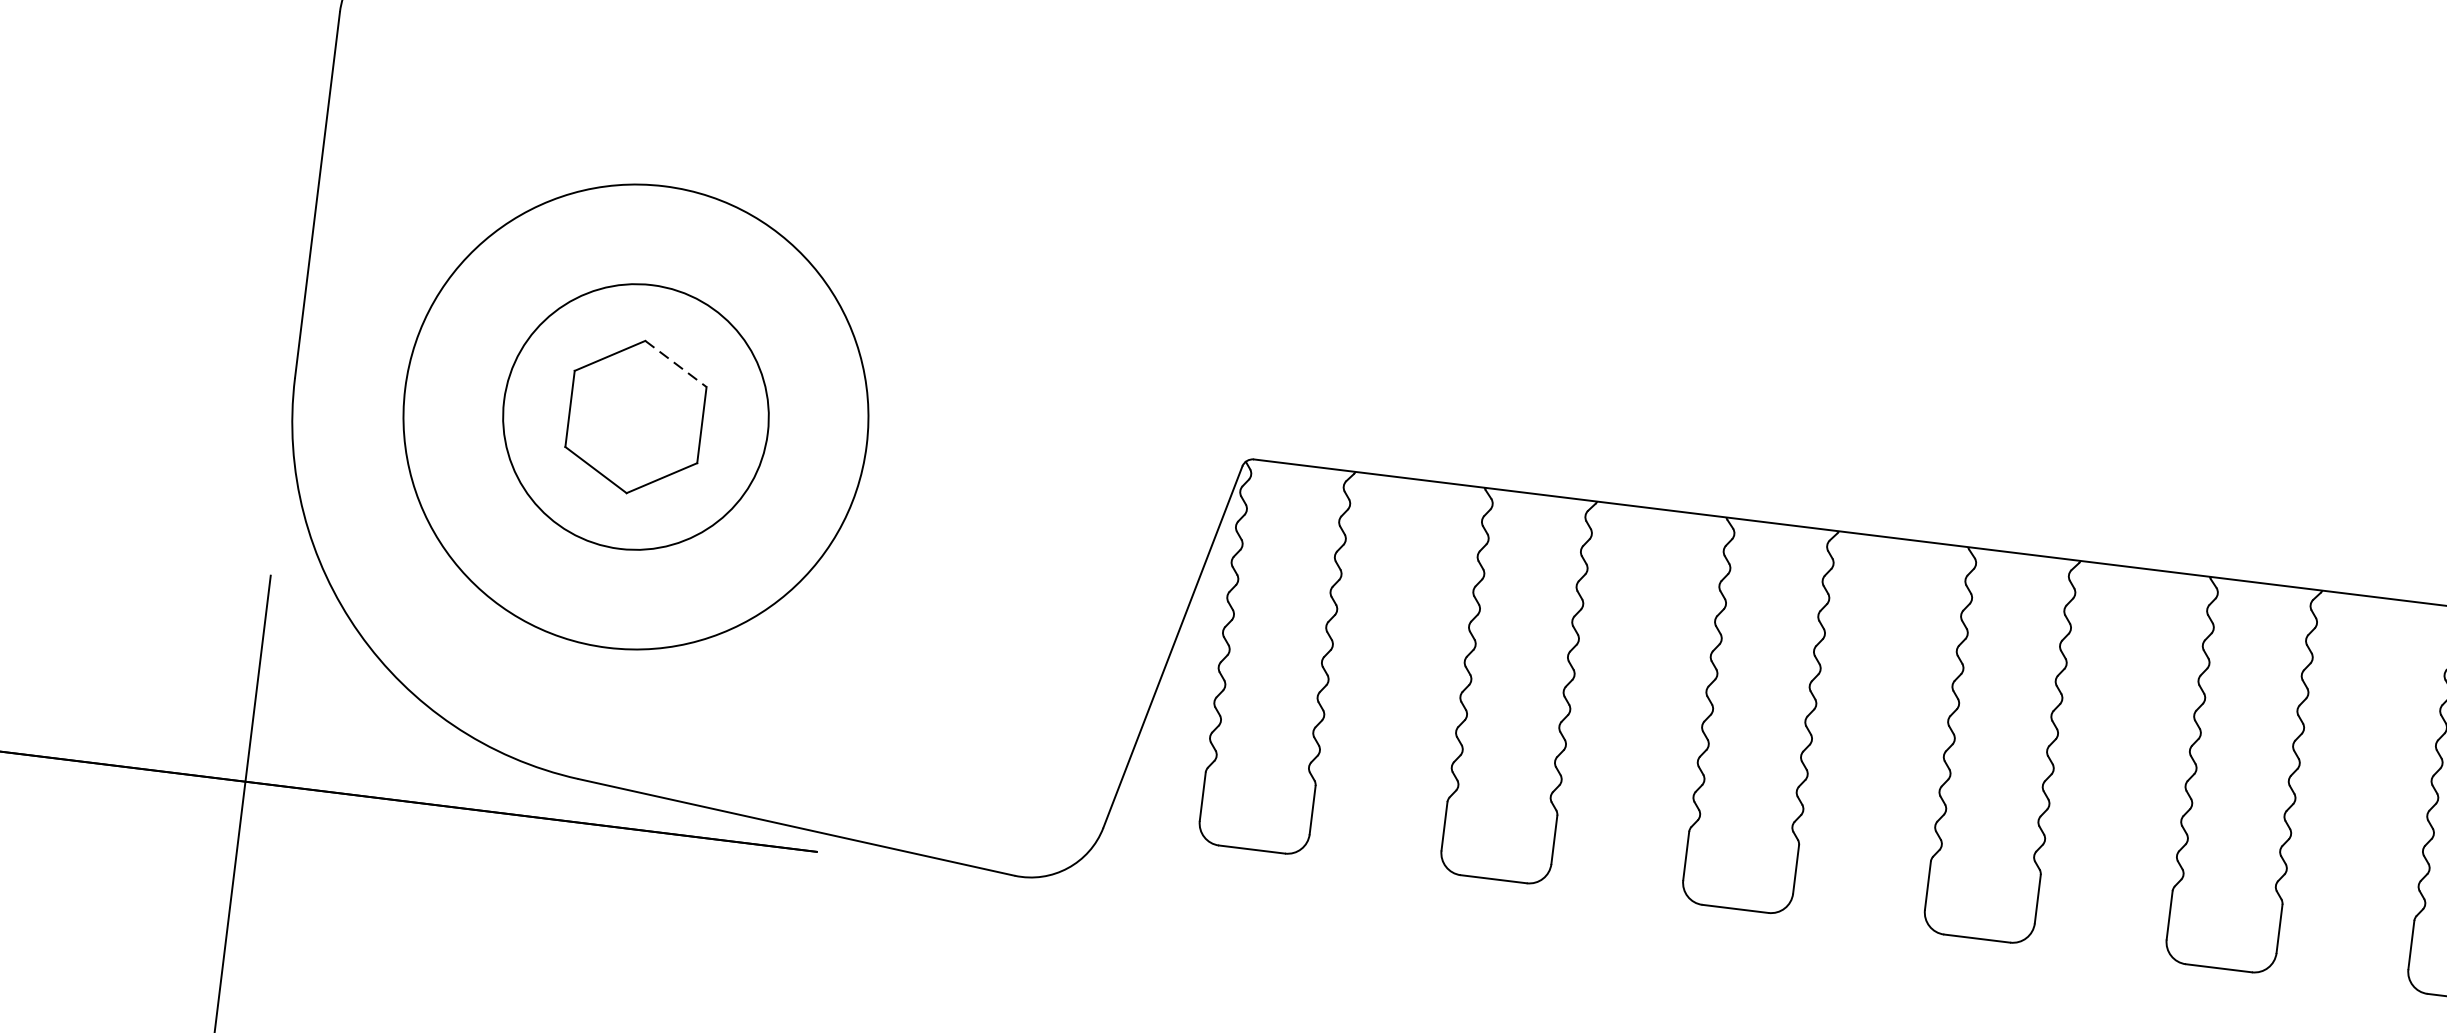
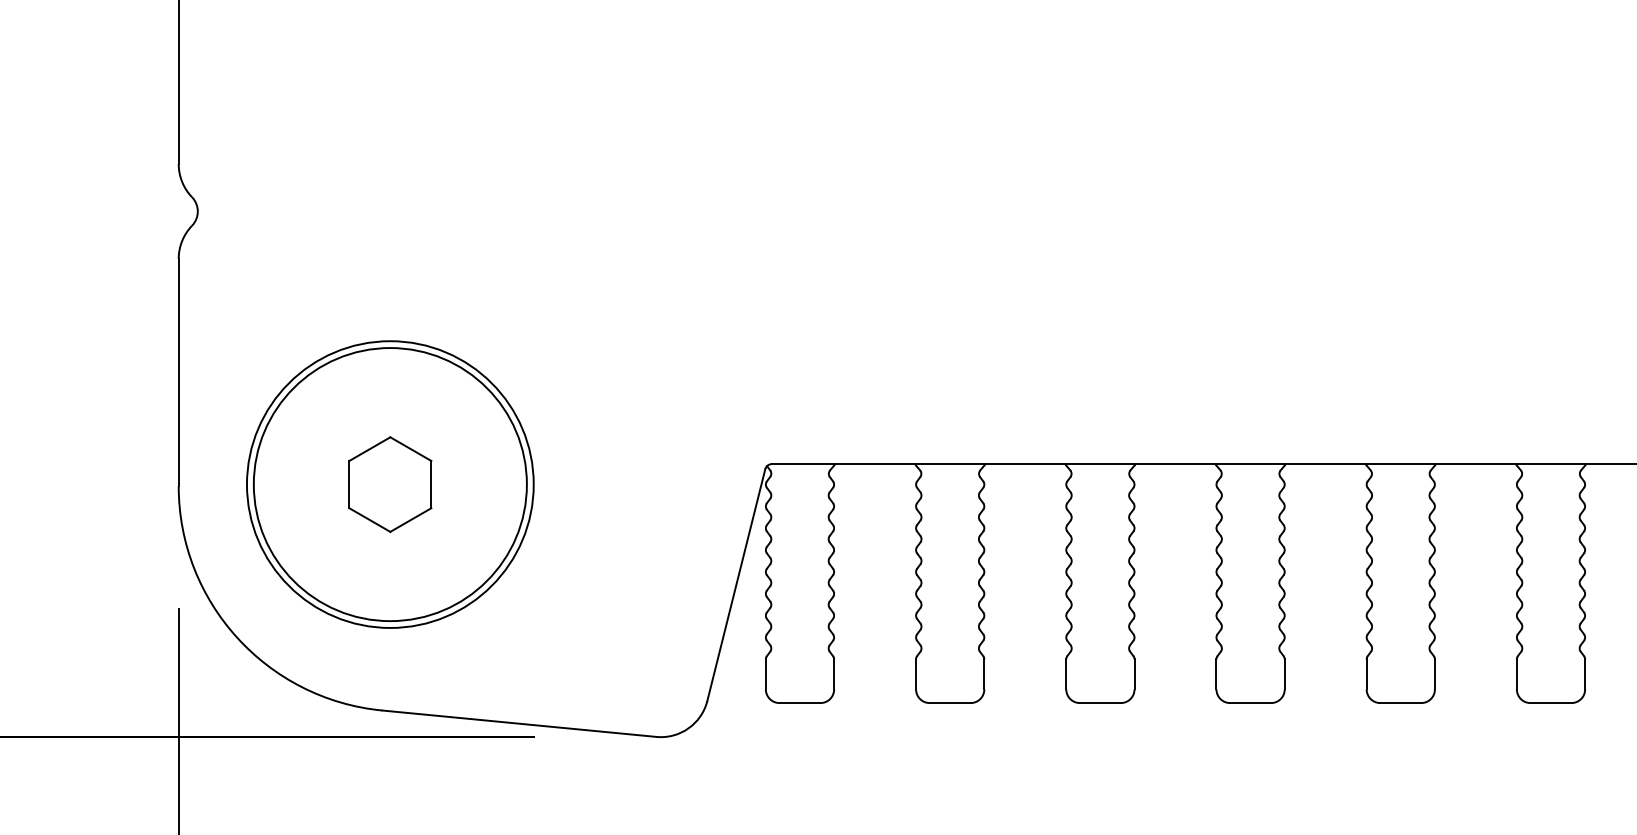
line: (675, 364) -> (410, 449), dashed -> solid
circle: (634, 416) -> (389, 484), size x1.67

